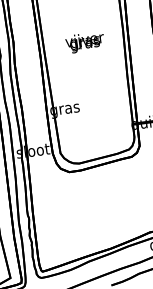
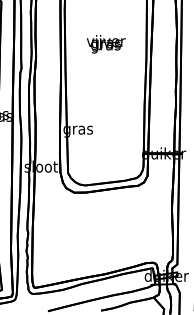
text: (84, 42) -> (105, 44), moved

